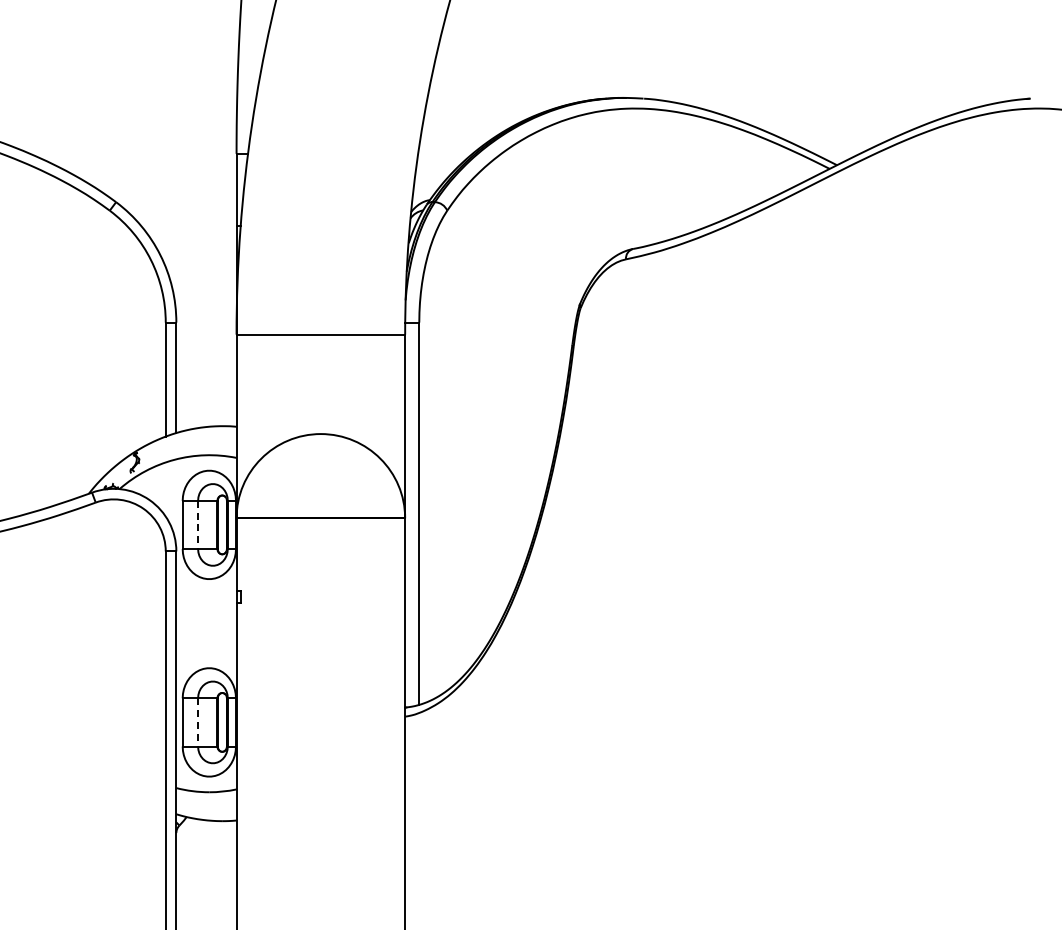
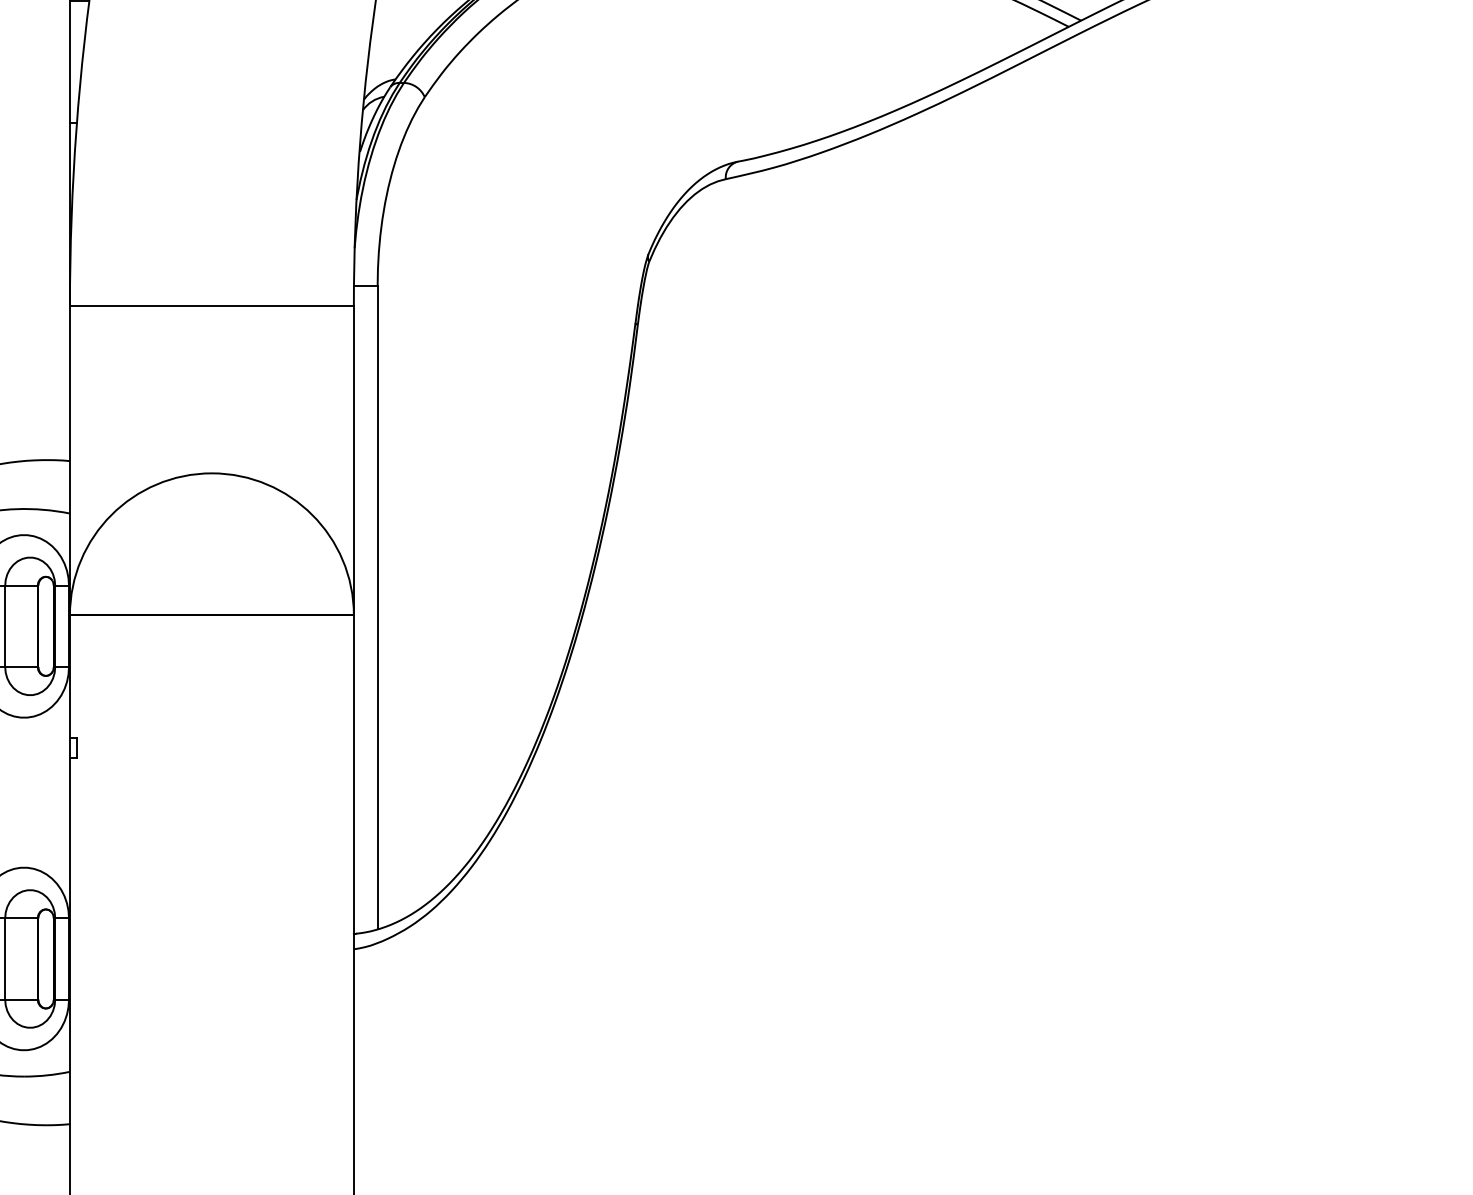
line: (198, 525) -> (5, 627), dashed -> solid
line: (198, 722) -> (5, 959), dashed -> solid

